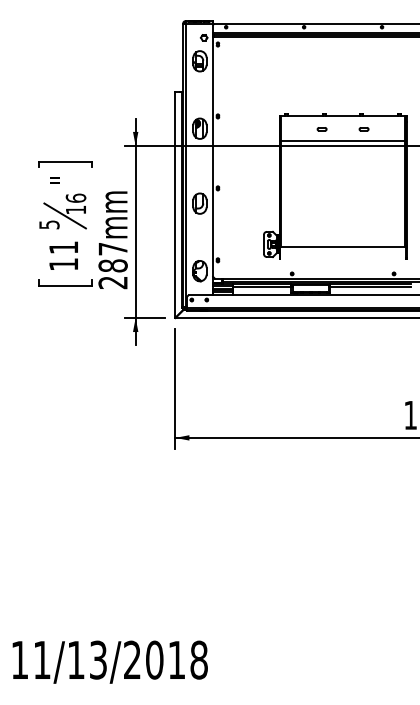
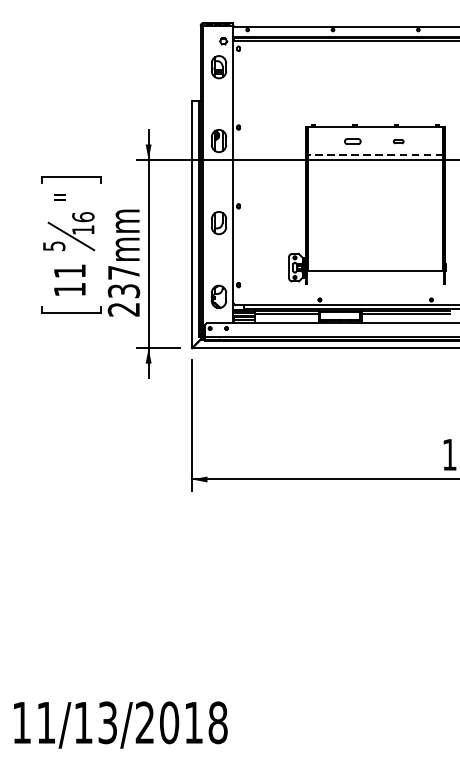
part: (321, 129) -> (352, 141), size x1.6
line: (343, 141) -> (376, 154), solid -> dashed
text: (112, 265) -> (123, 290), 287mm -> 237mm

